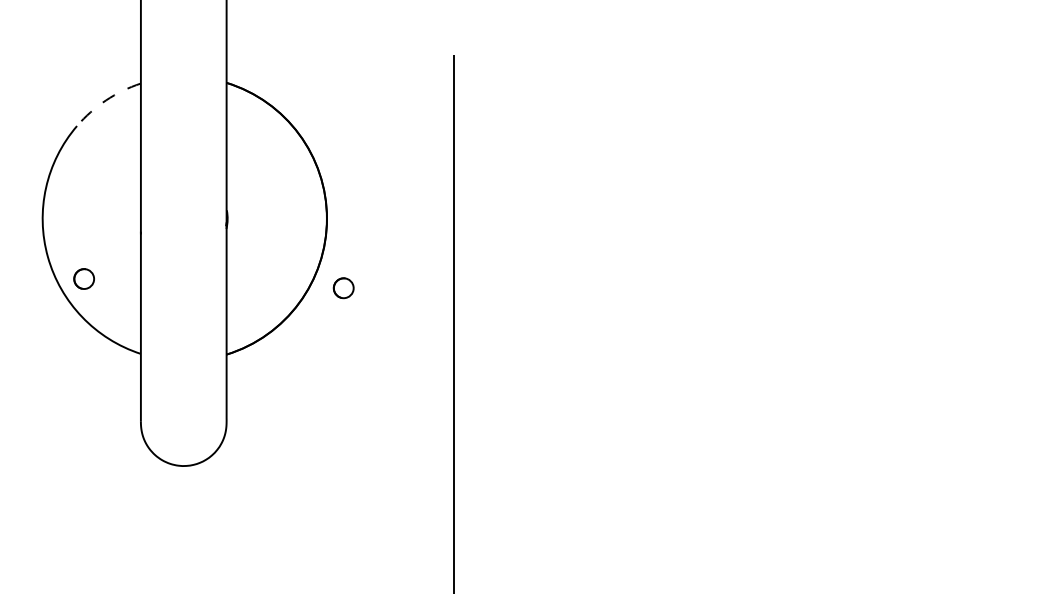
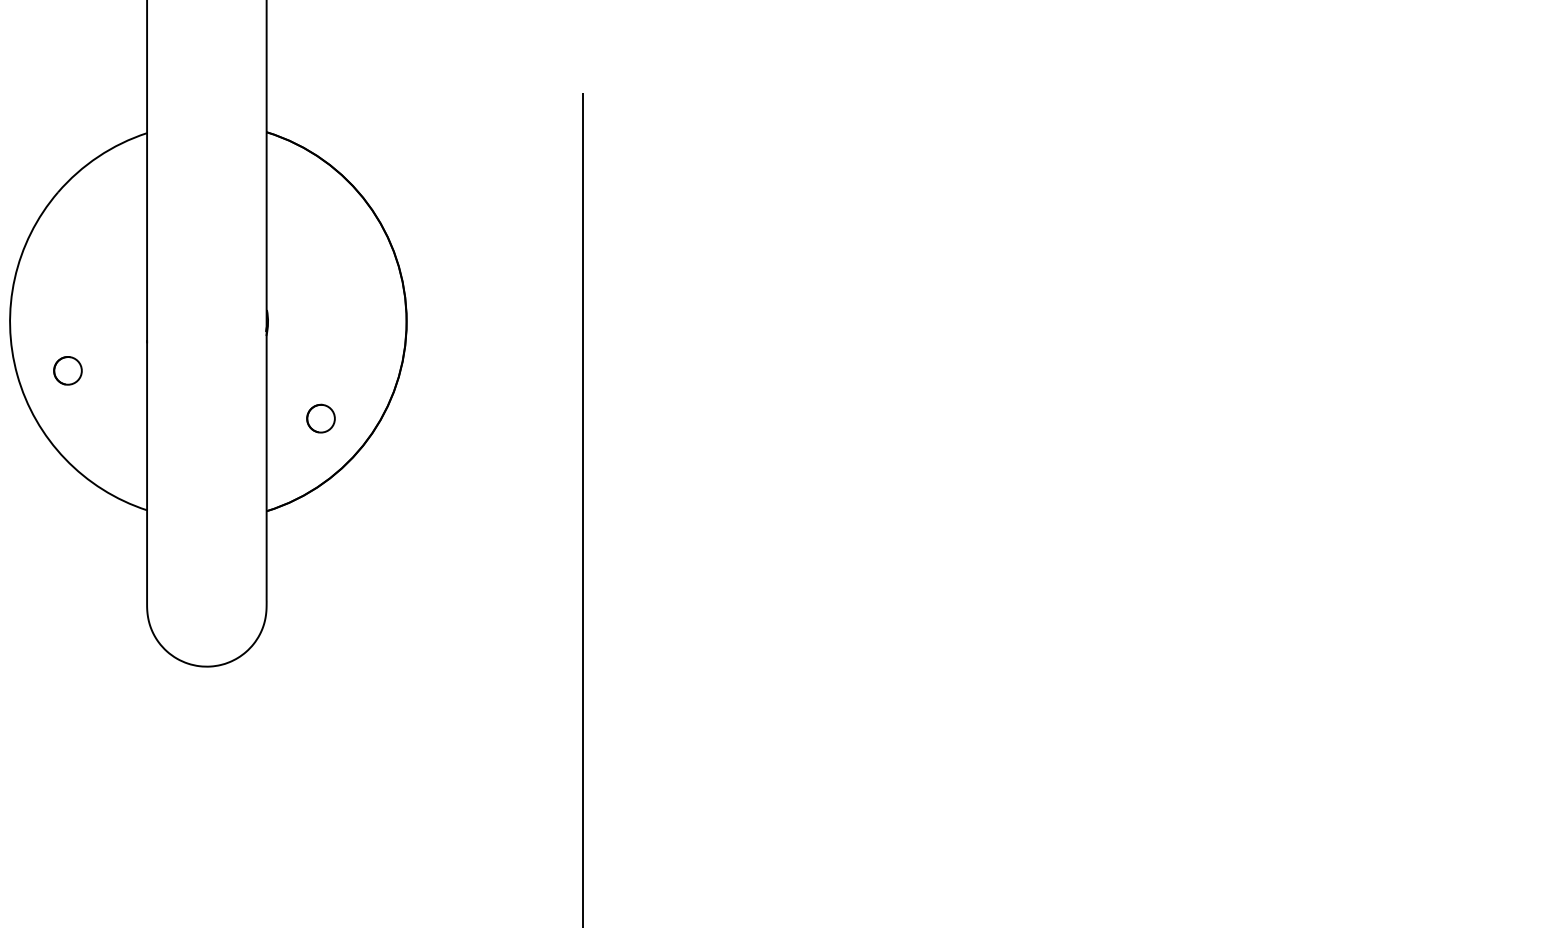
arc: (106, 100) -> (98, 156), dashed -> solid
circle: (83, 278) -> (67, 370), moved
part: (343, 288) -> (320, 418), moved

